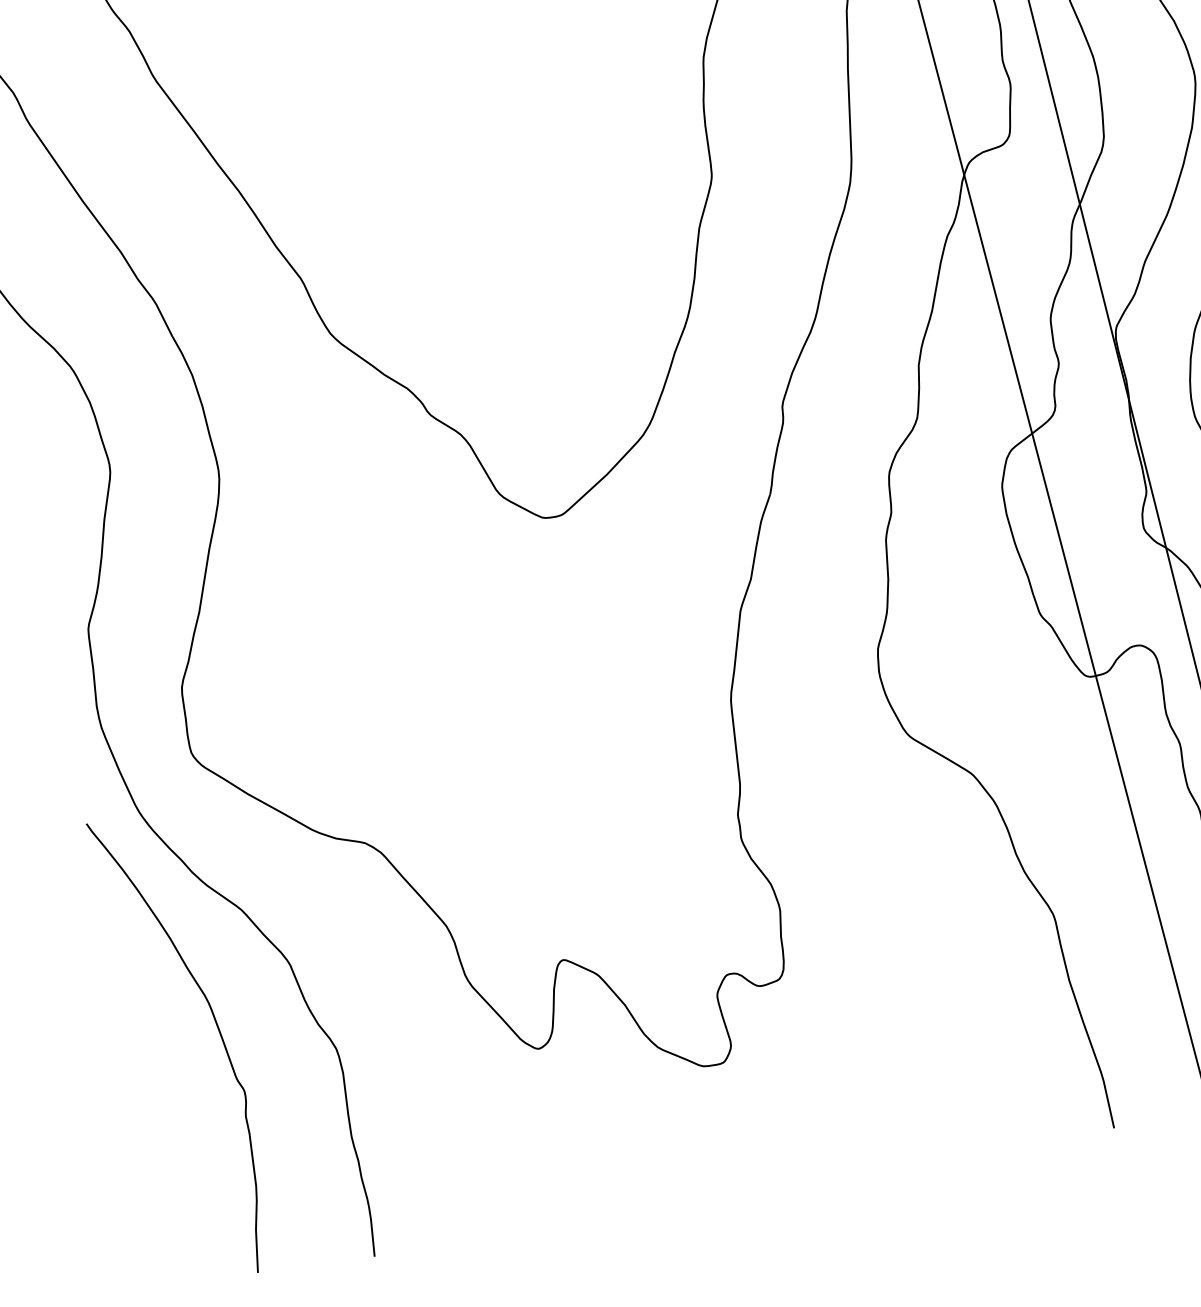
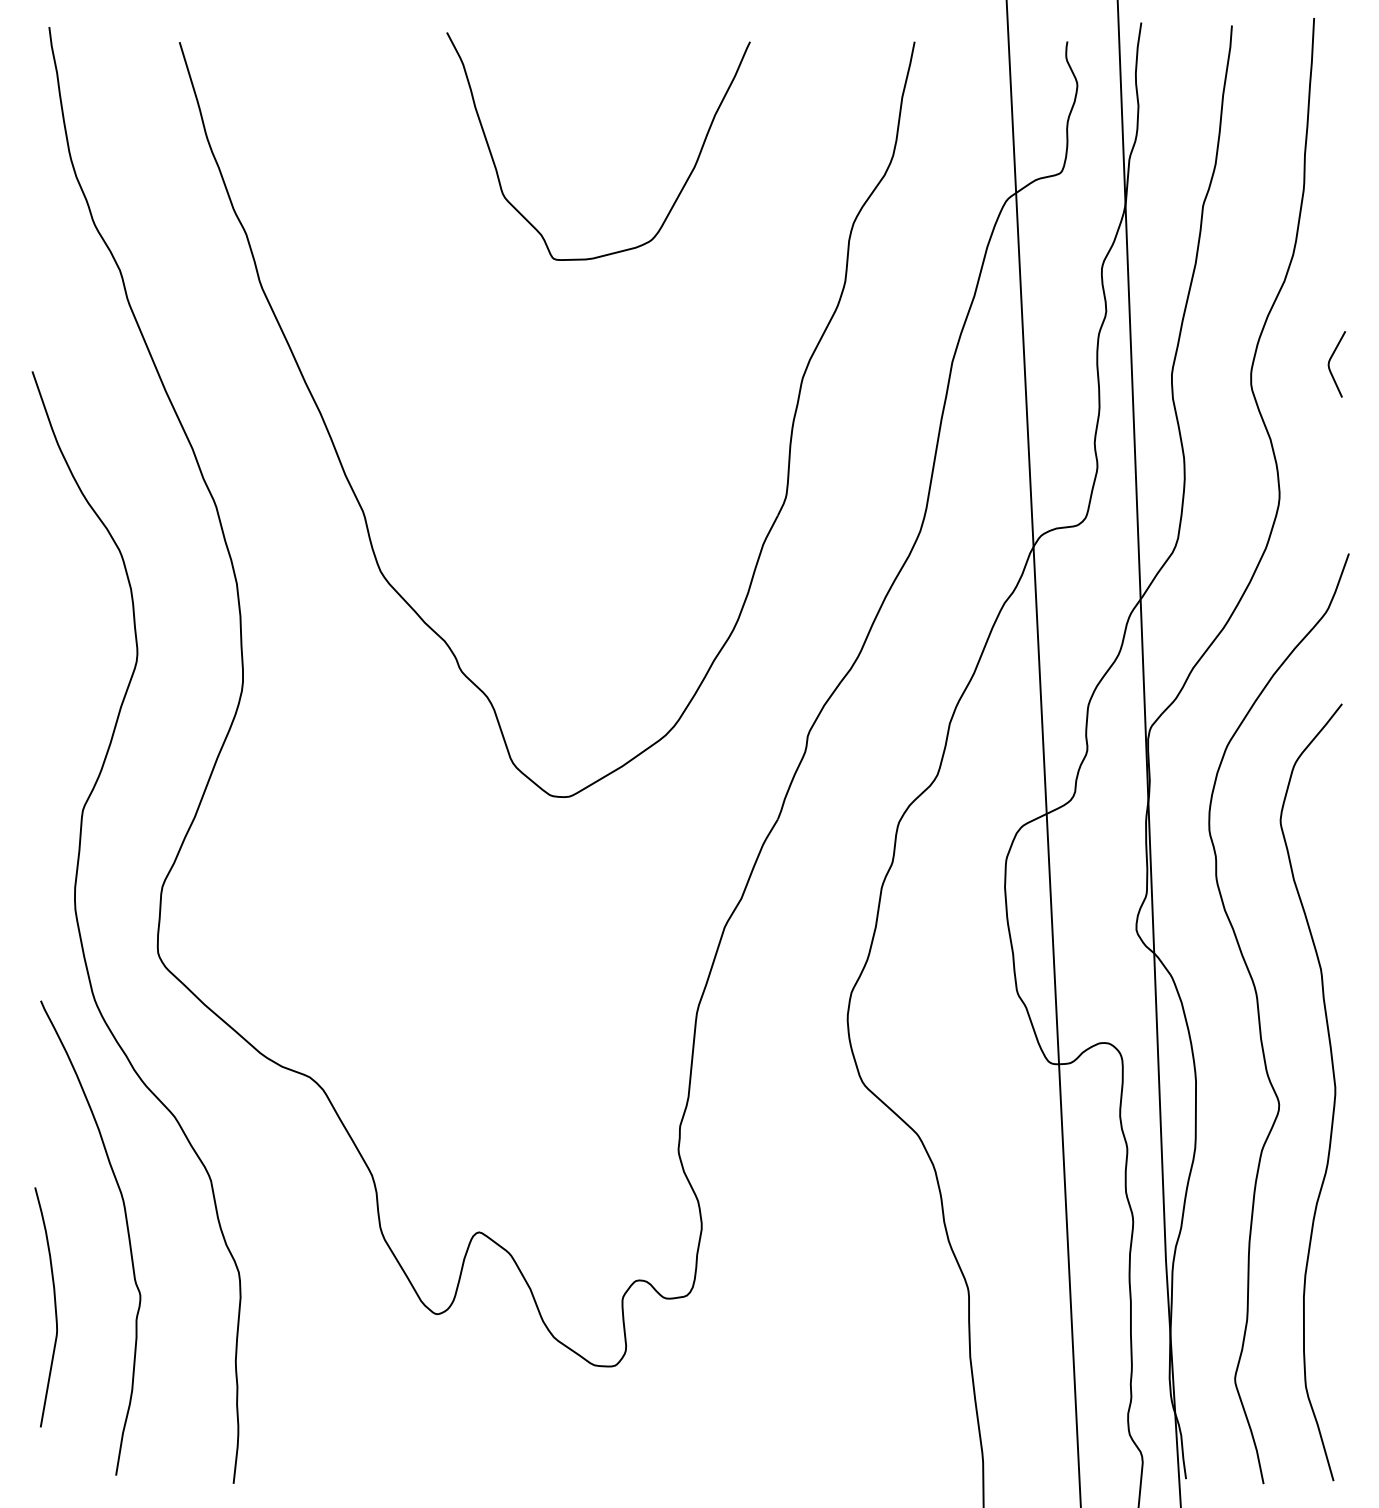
curve: (163, 1121) -> (54, 1307), added

